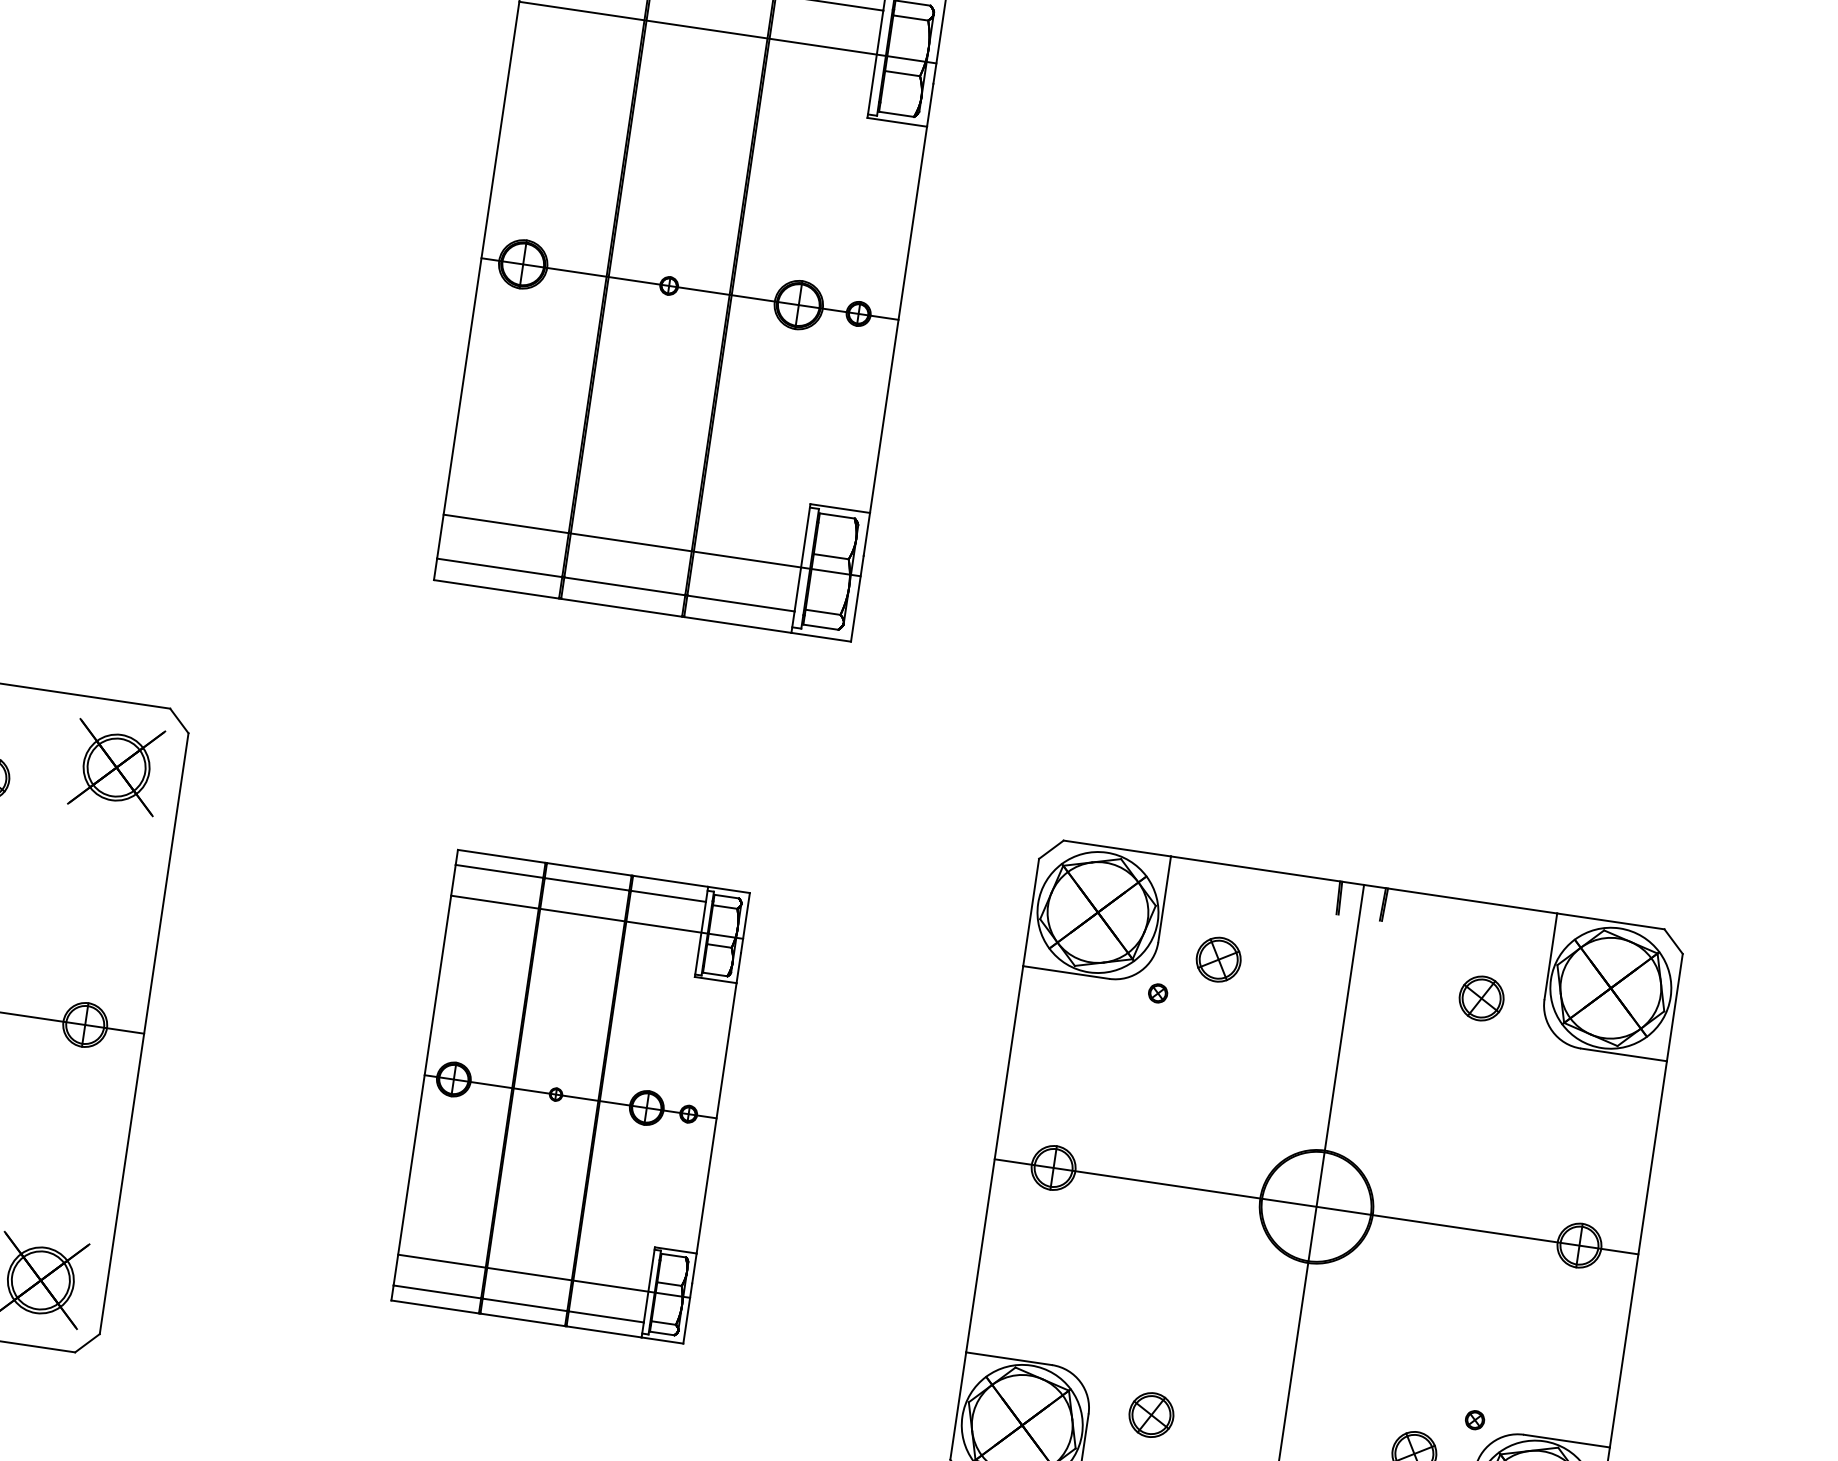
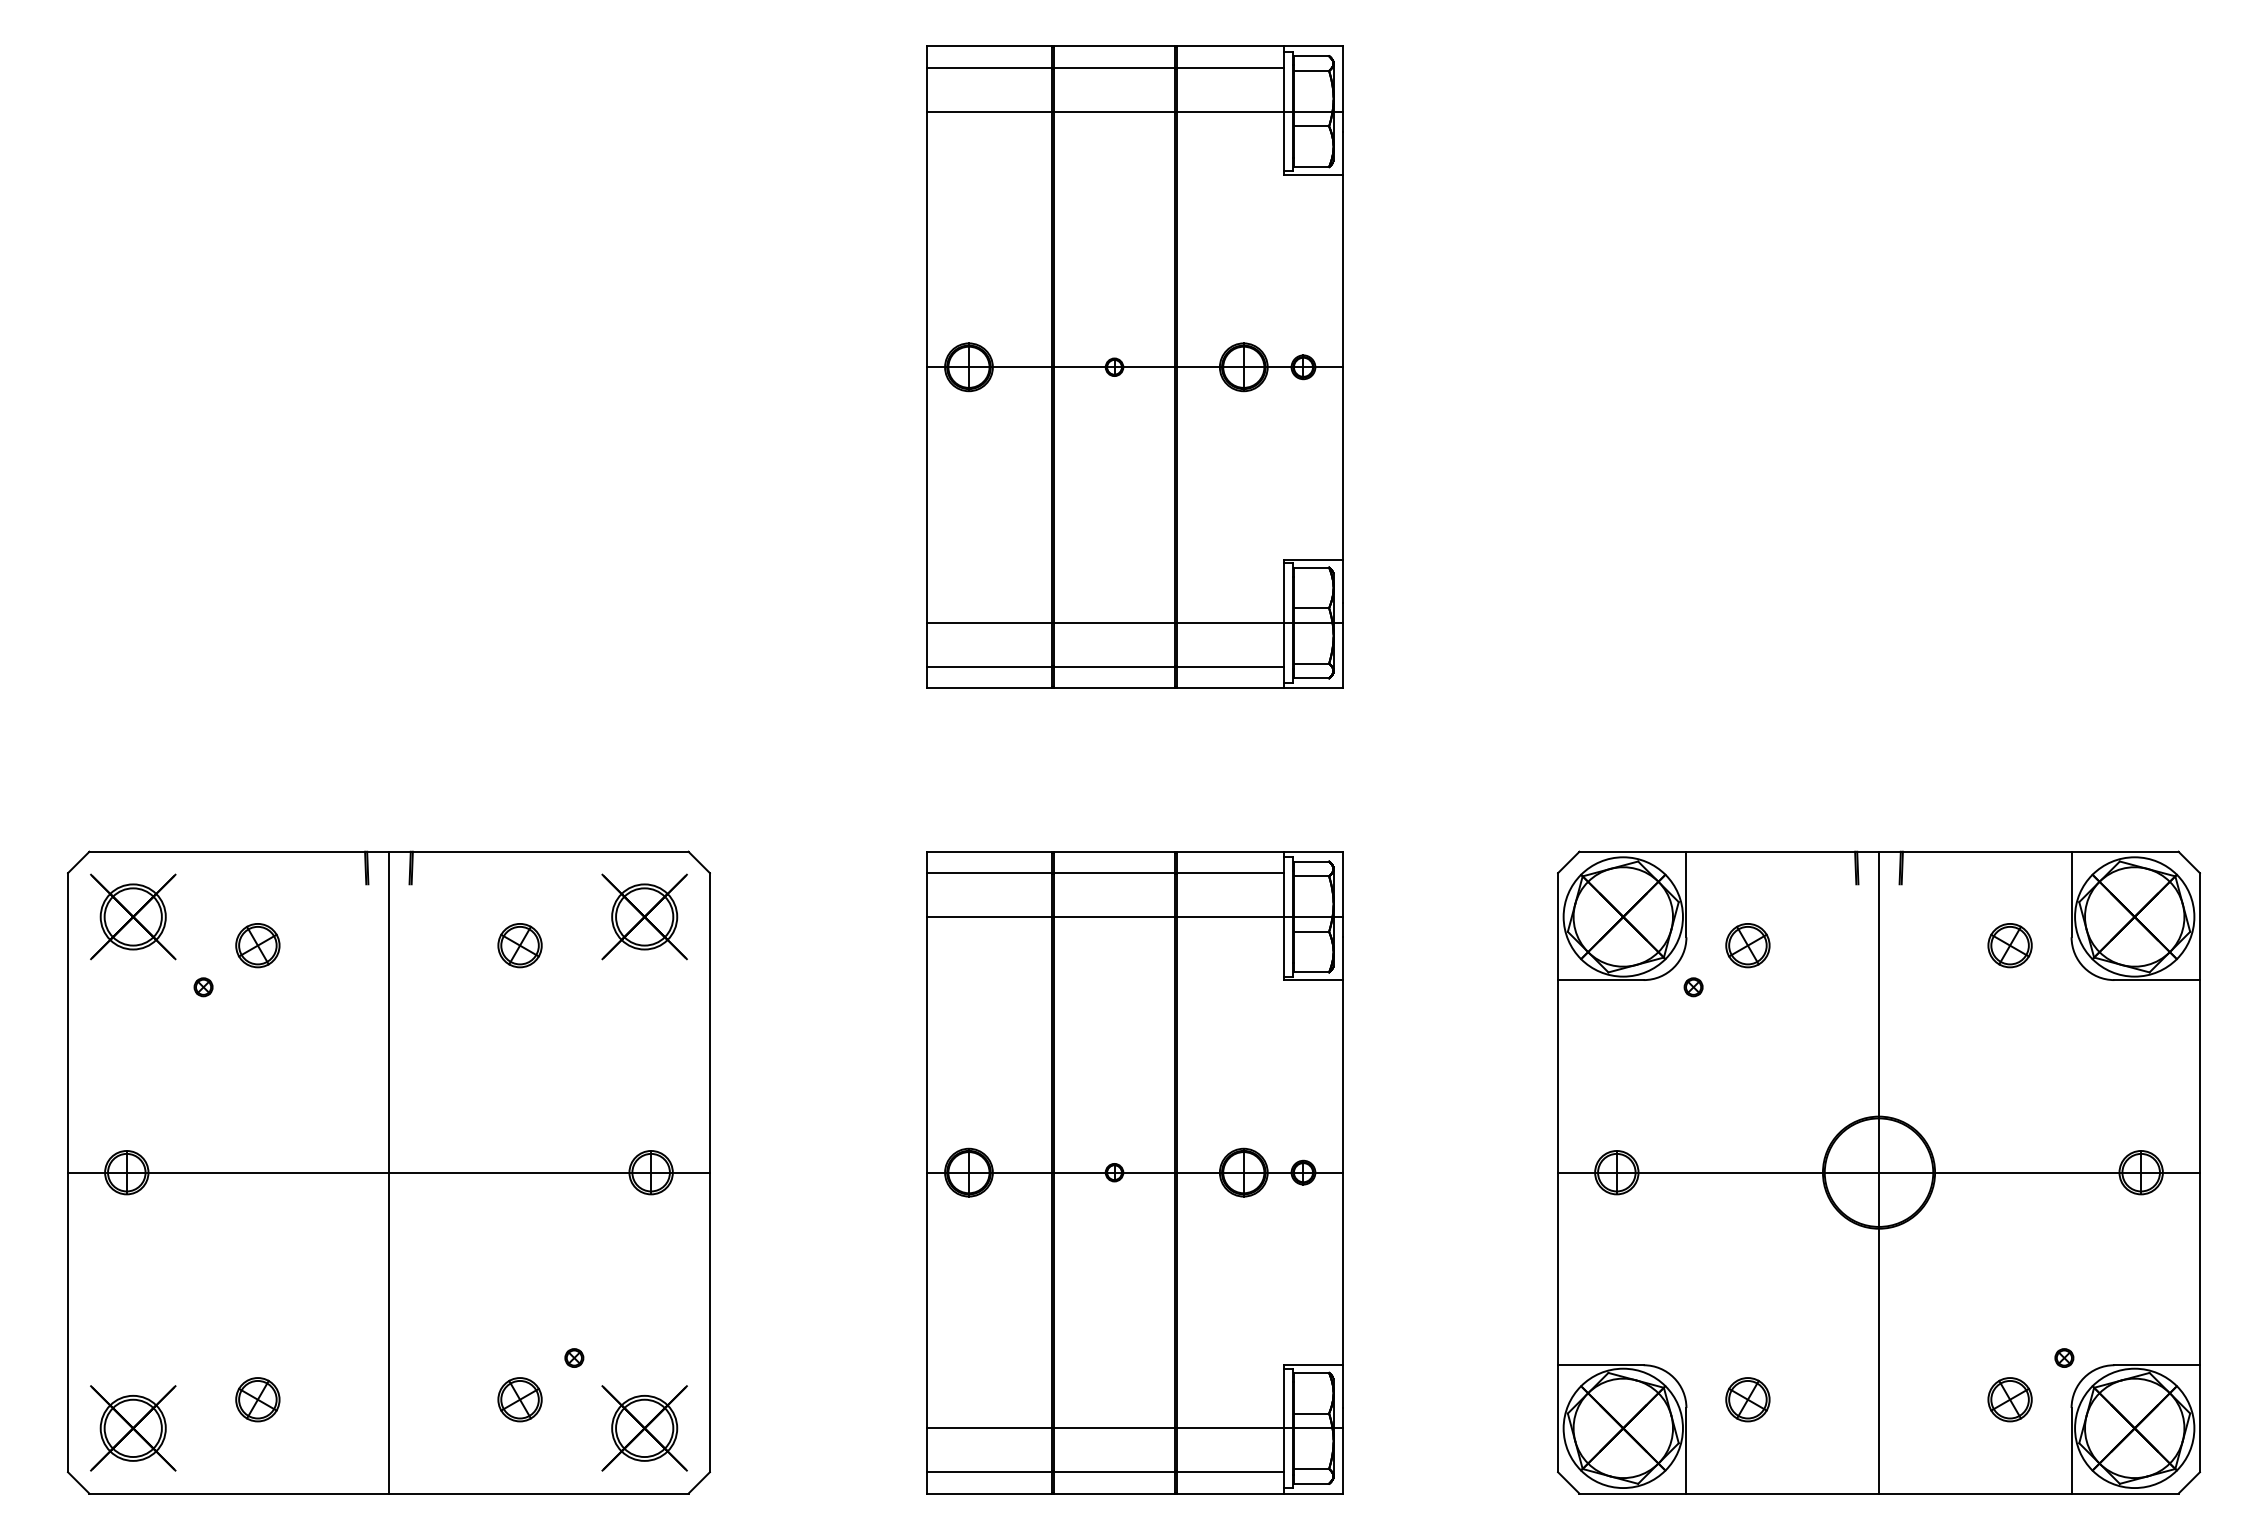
part: (569, 1096) -> (1134, 1172), size x1.43

